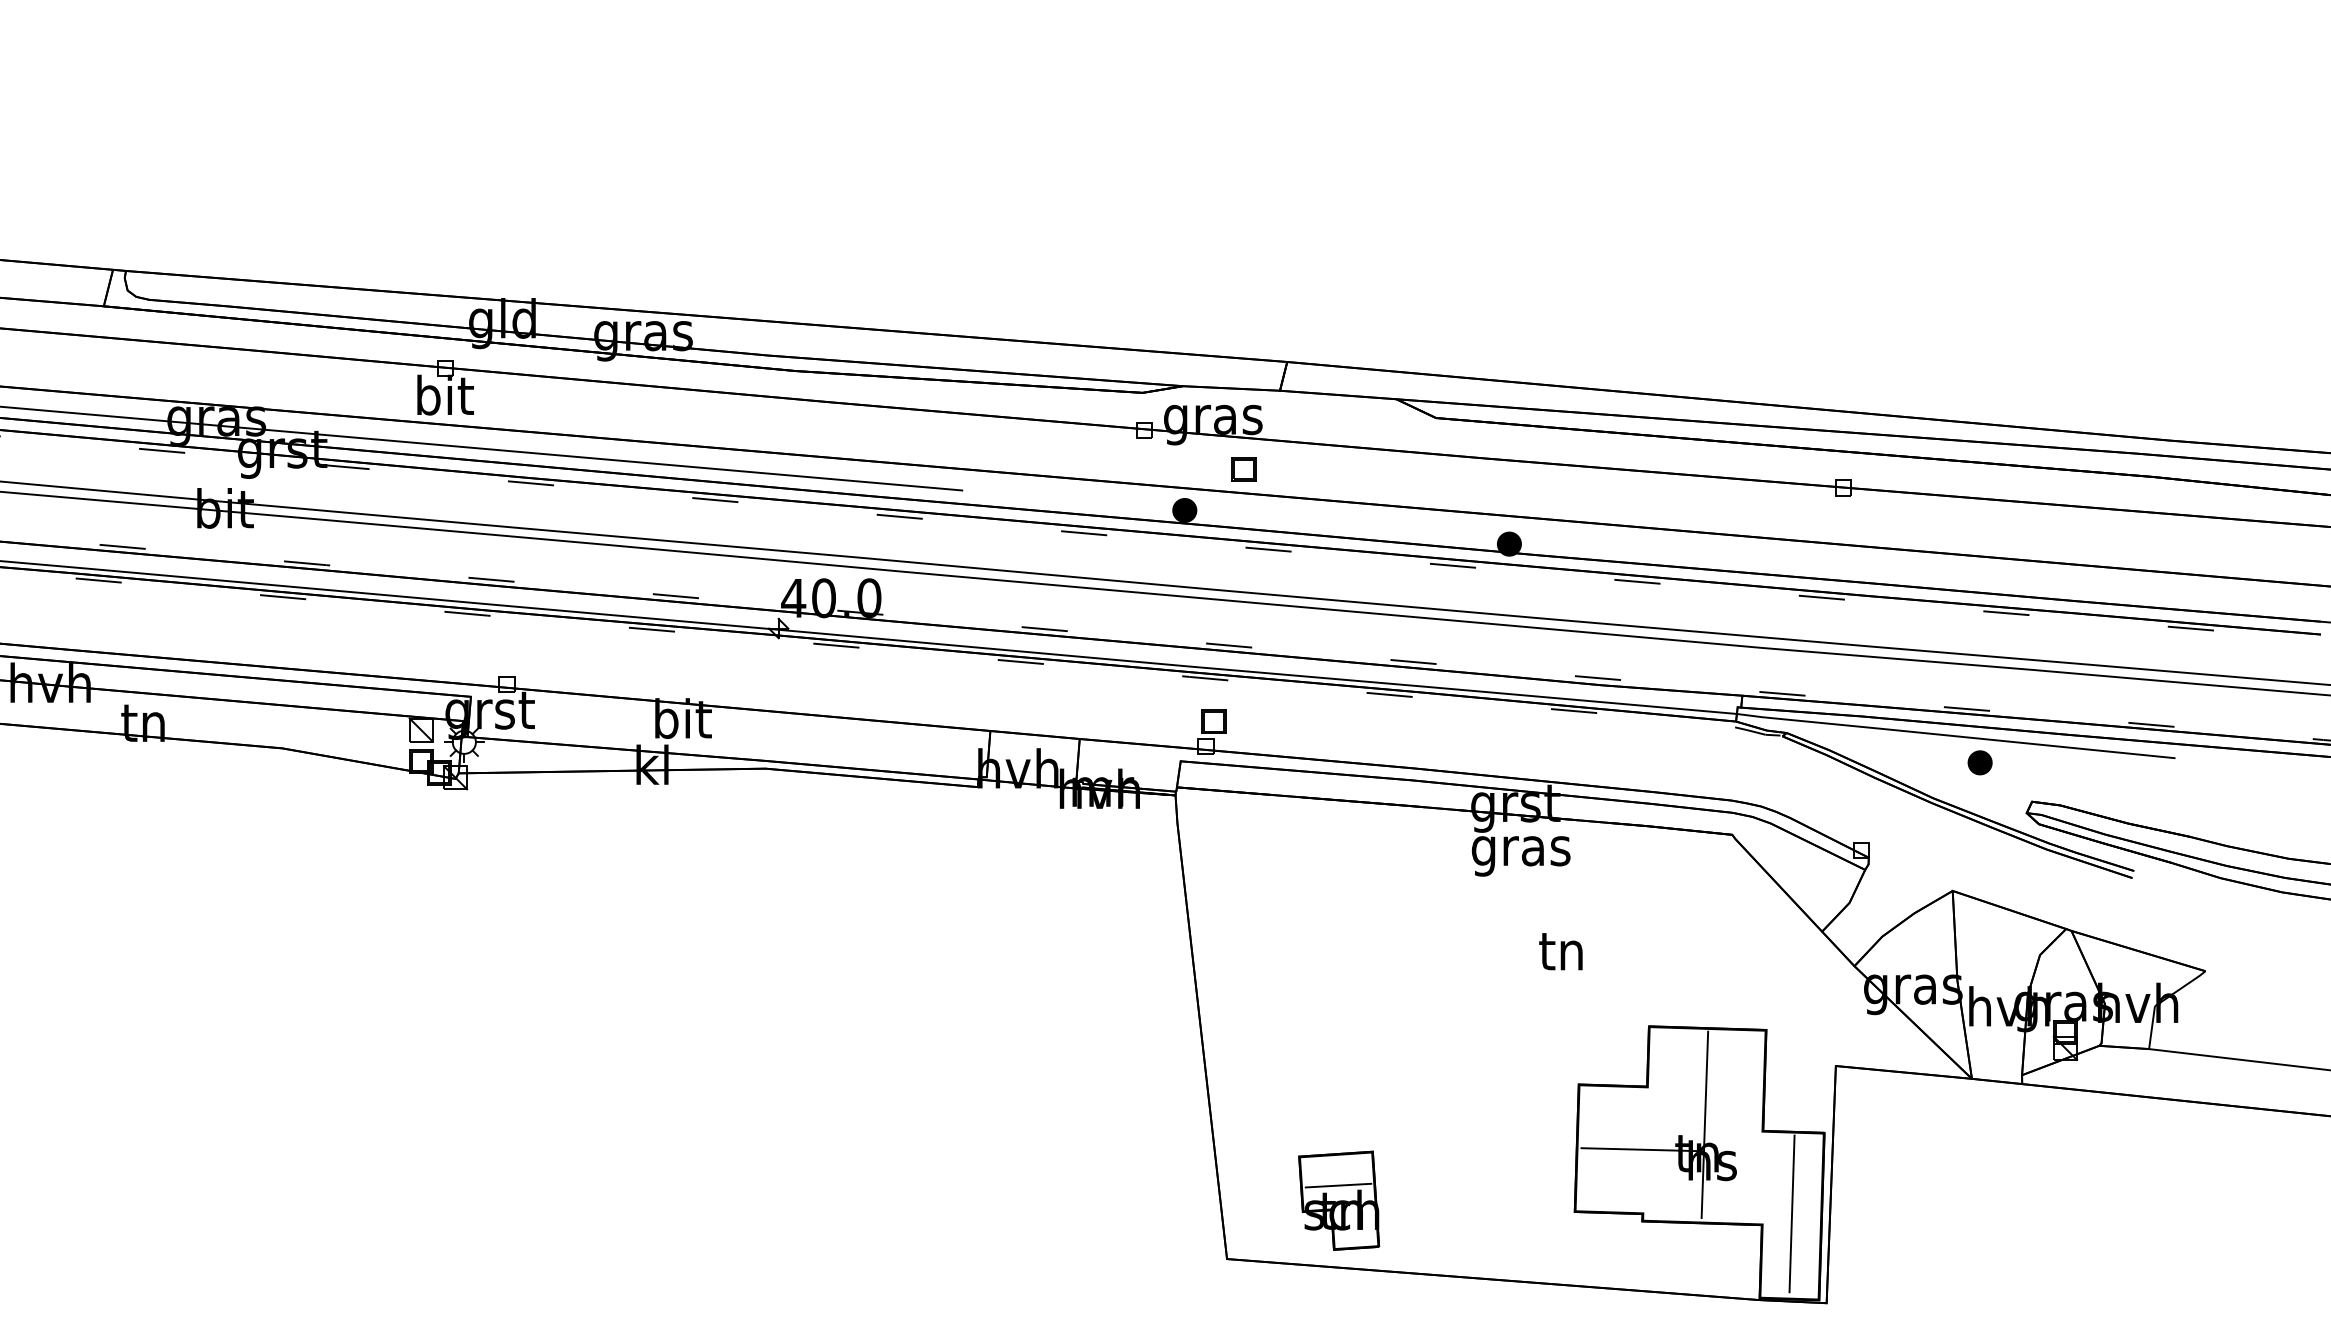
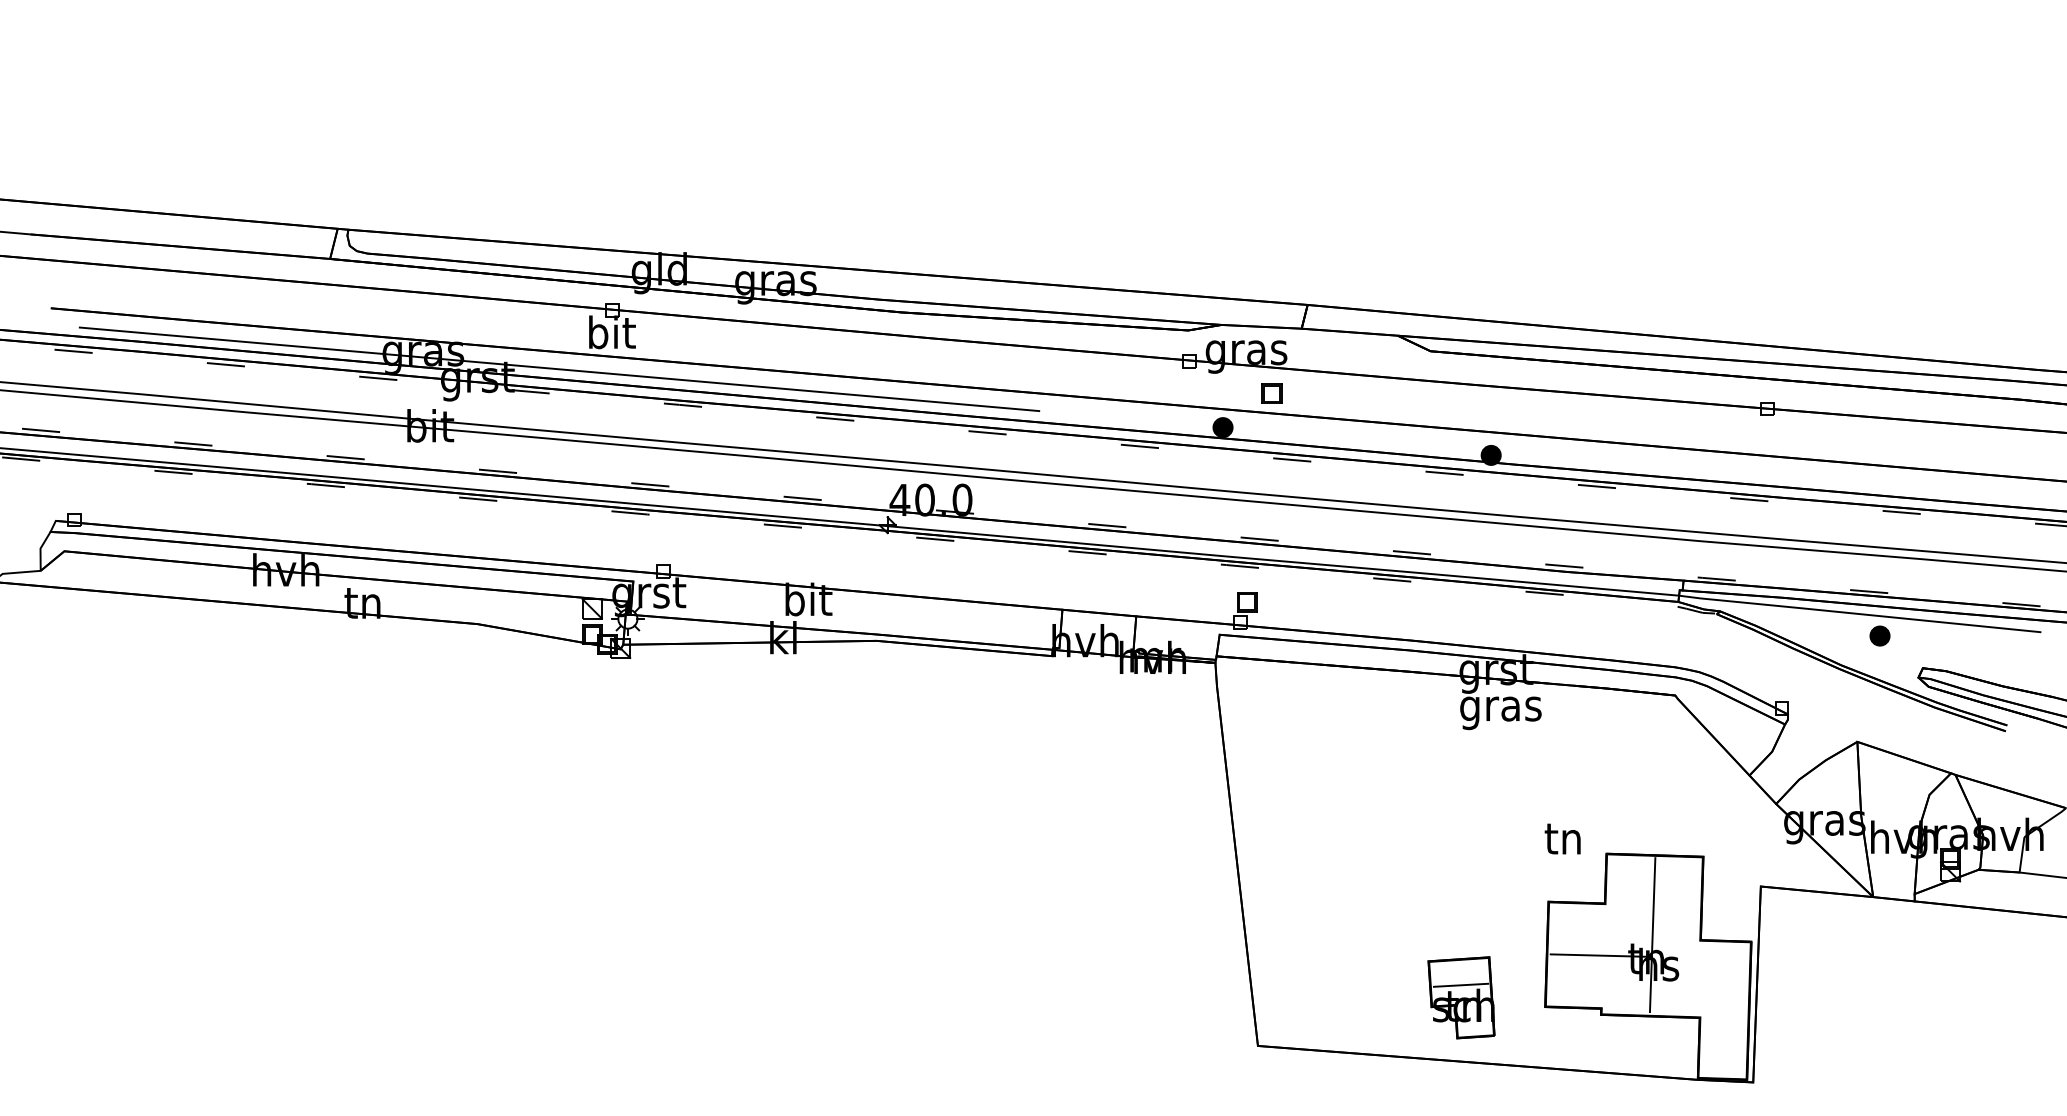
text: (1560, 951) -> (1562, 838), moved
part: (1339, 1200) -> (1461, 997), moved
line: (1791, 1213) -> (1724, 1008), removed

